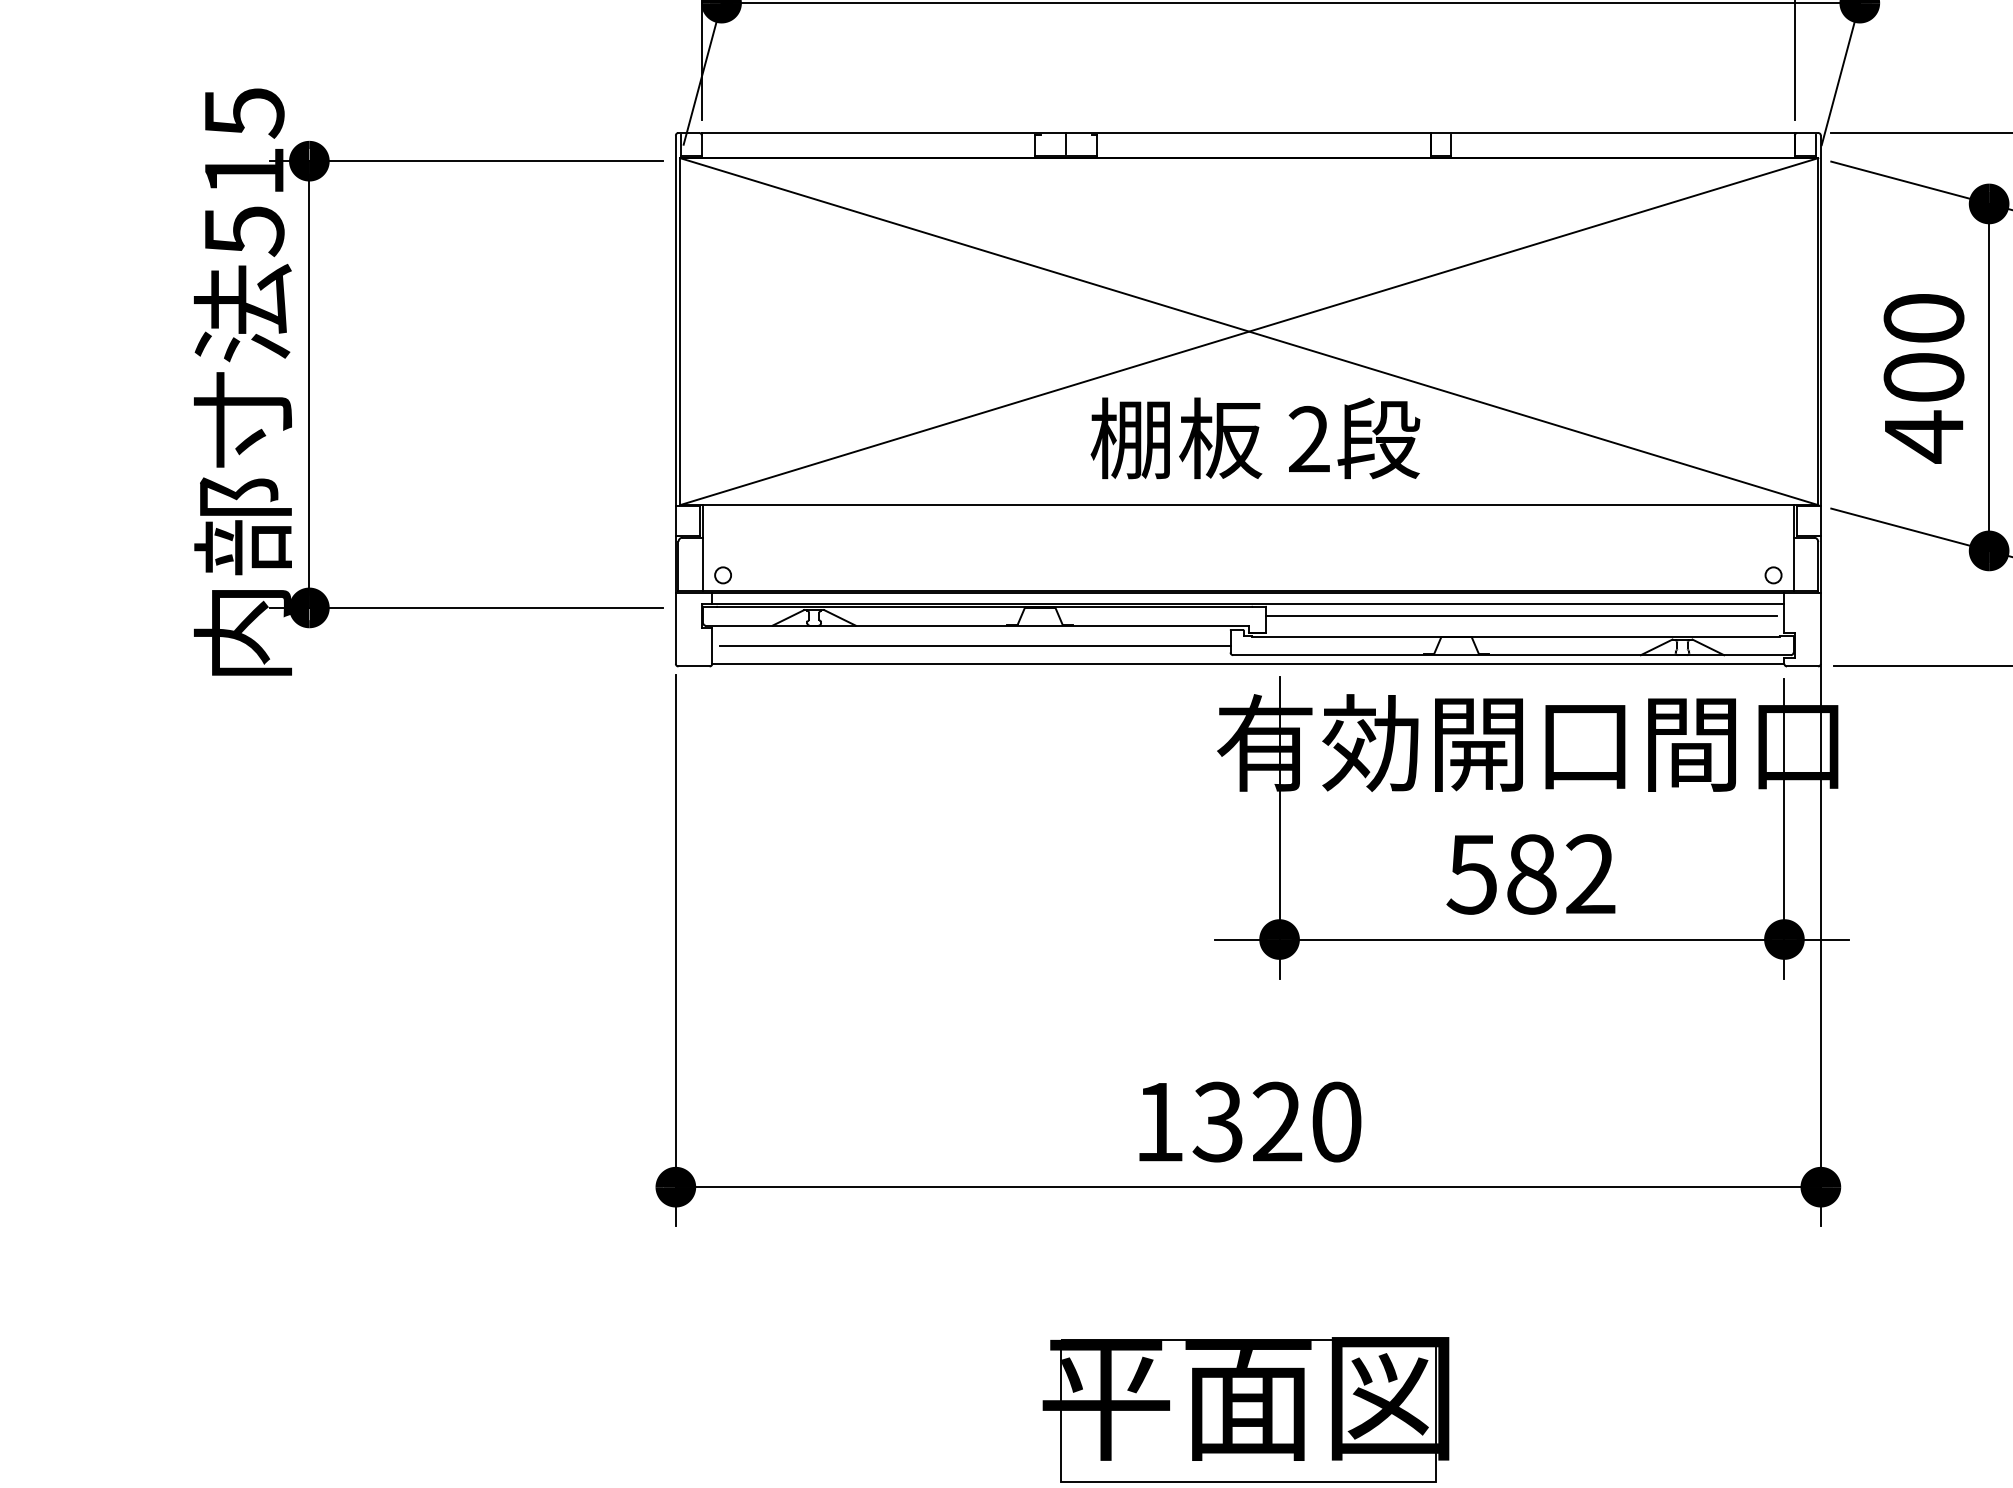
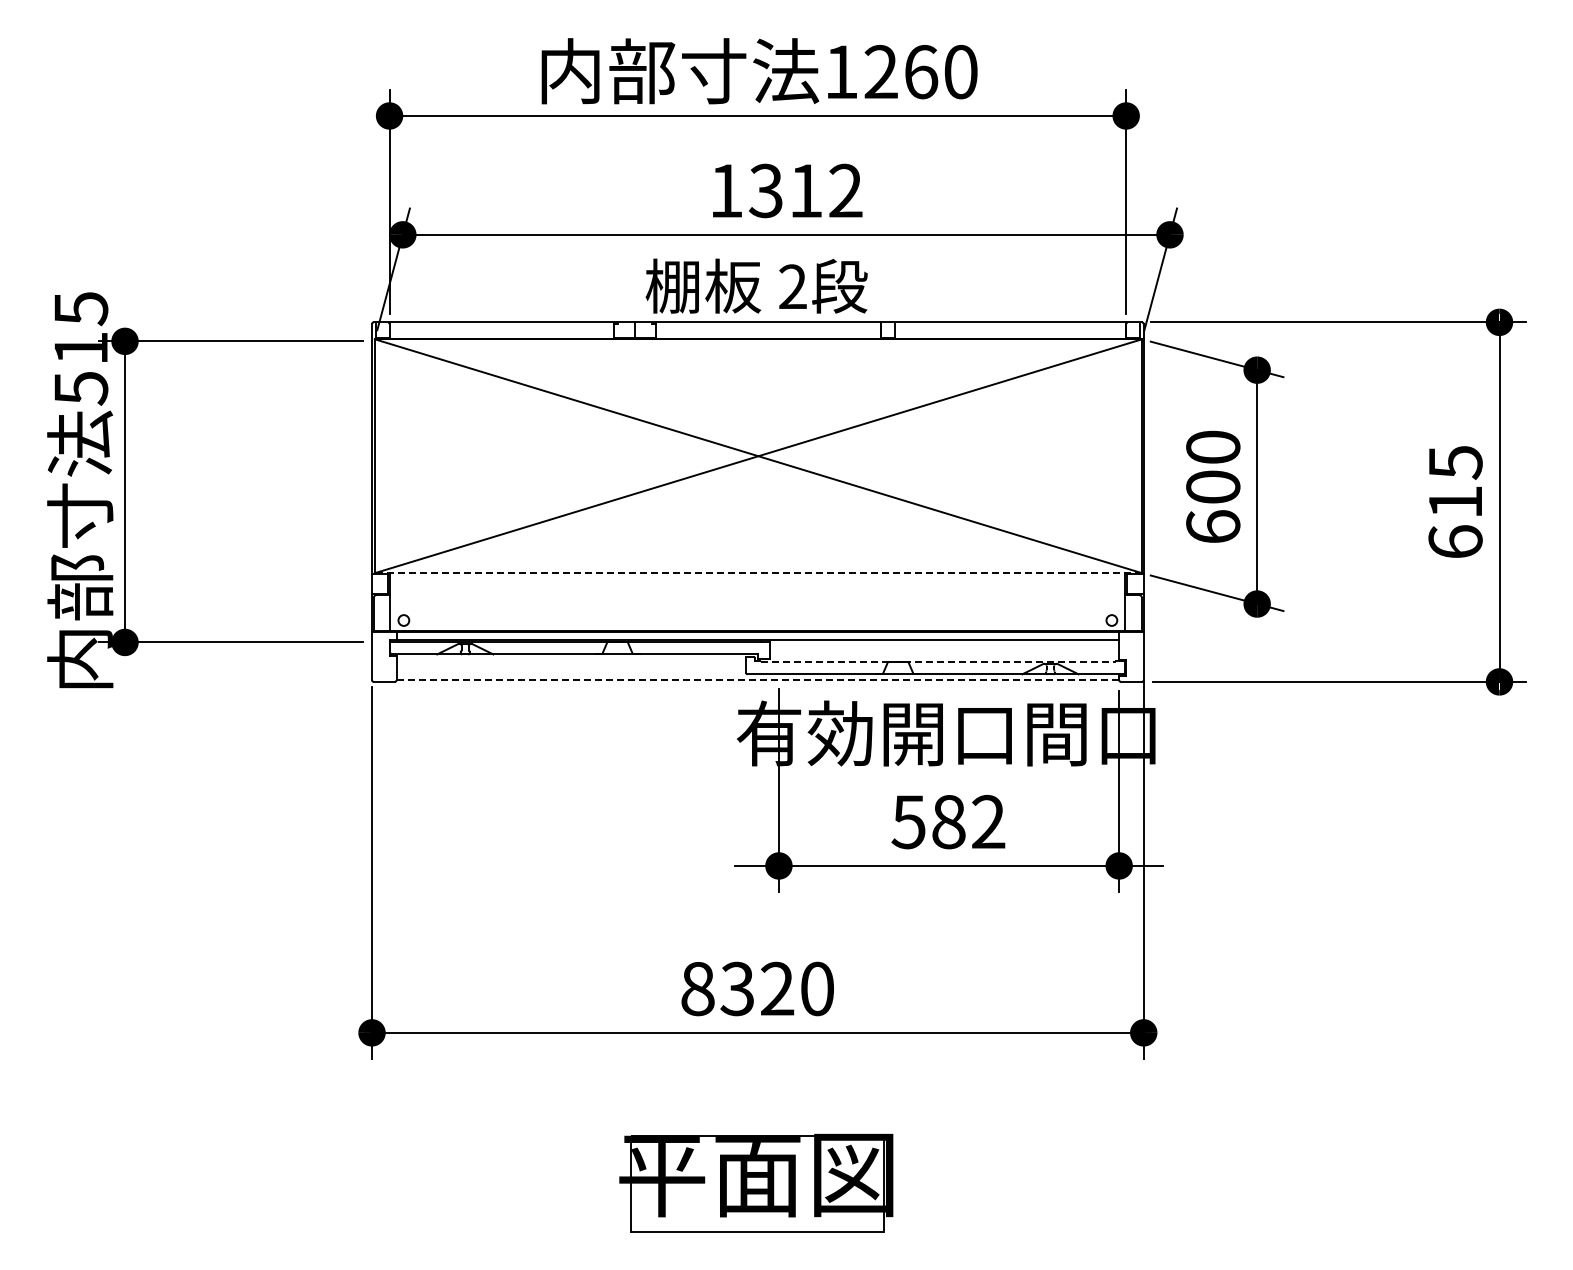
text: (1255, 437) -> (756, 285), moved
text: (1924, 437) -> (1213, 527), 400 -> 600
line: (1249, 505) -> (758, 573), solid -> dashed
line: (1520, 616) -> (941, 648), removed
line: (1516, 637) -> (938, 662), solid -> dashed
line: (974, 645) -> (573, 667), removed
line: (1247, 664) -> (757, 680), solid -> dashed
text: (1158, 1122) -> (697, 989), 1320 -> 8320

